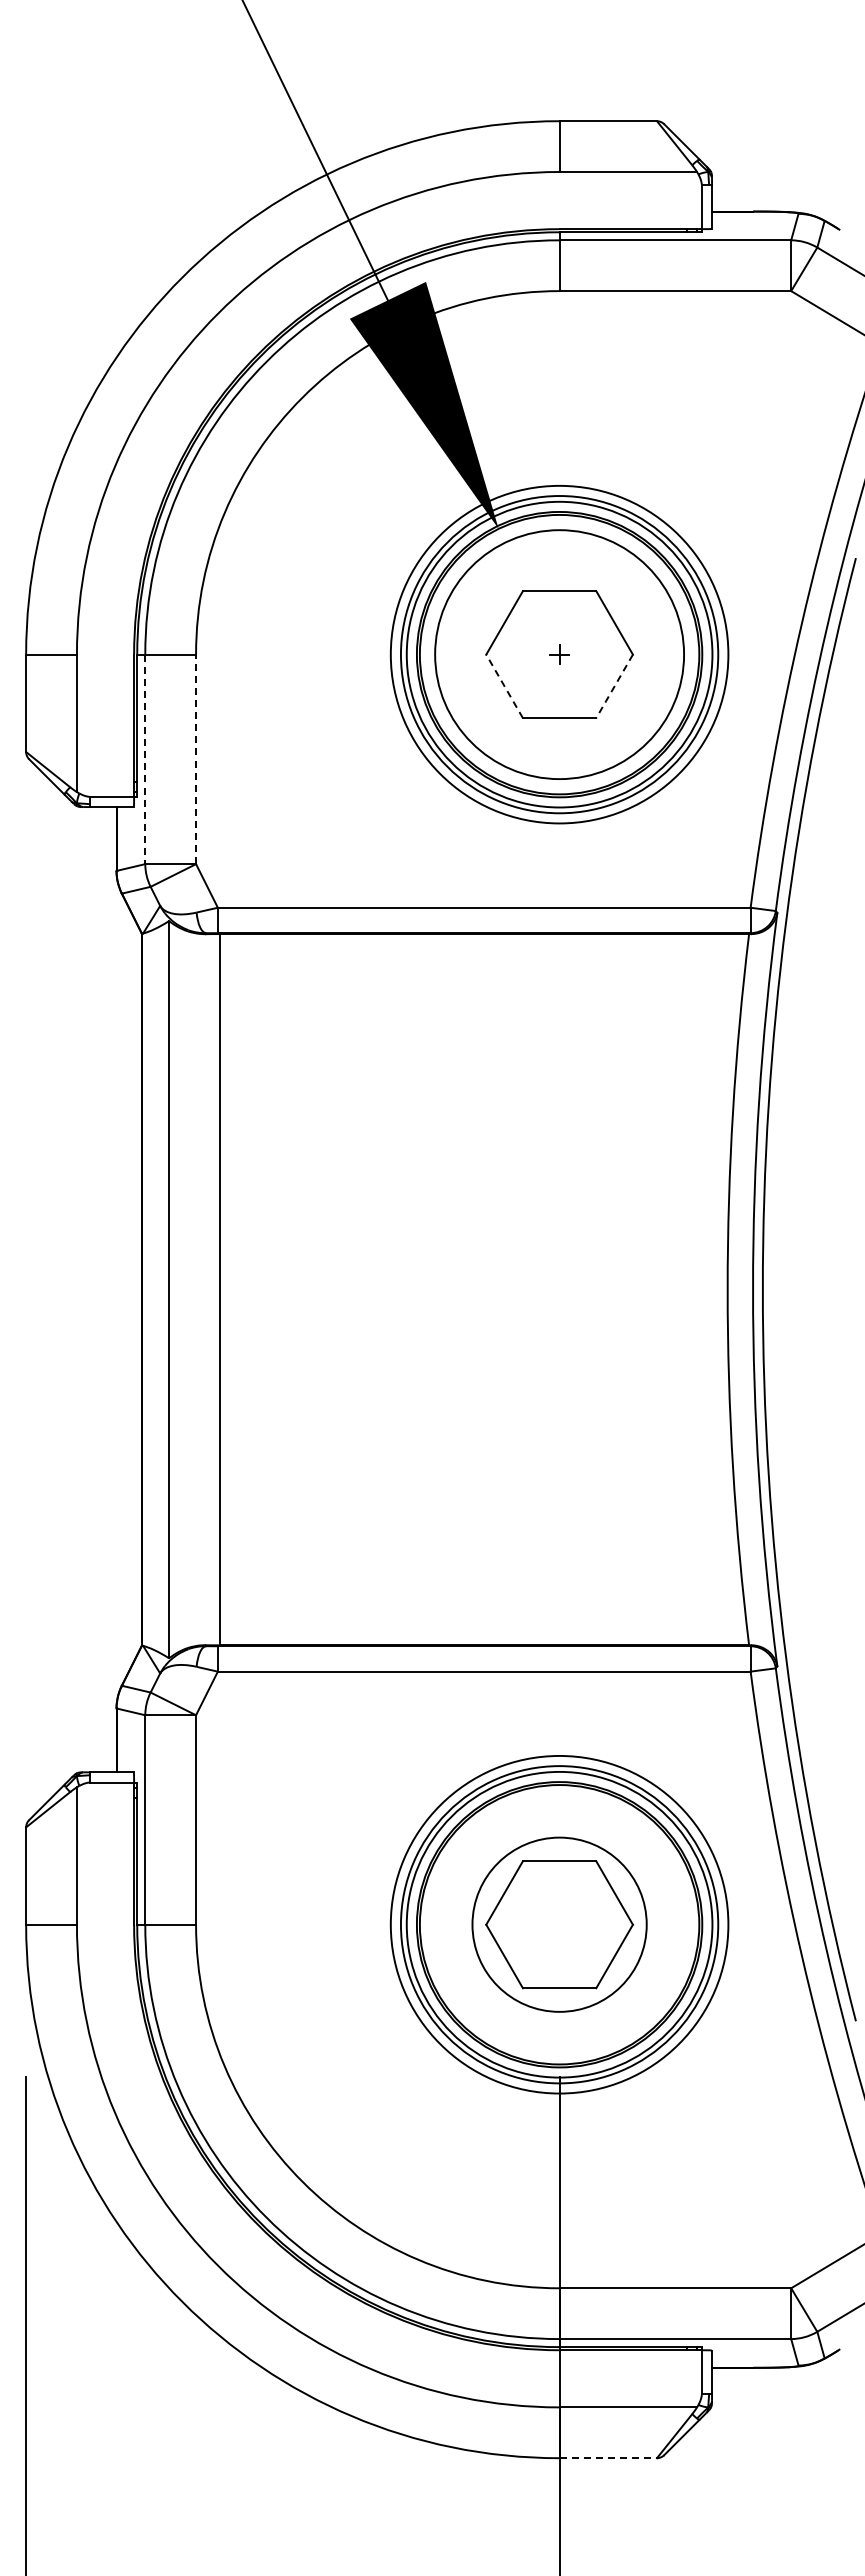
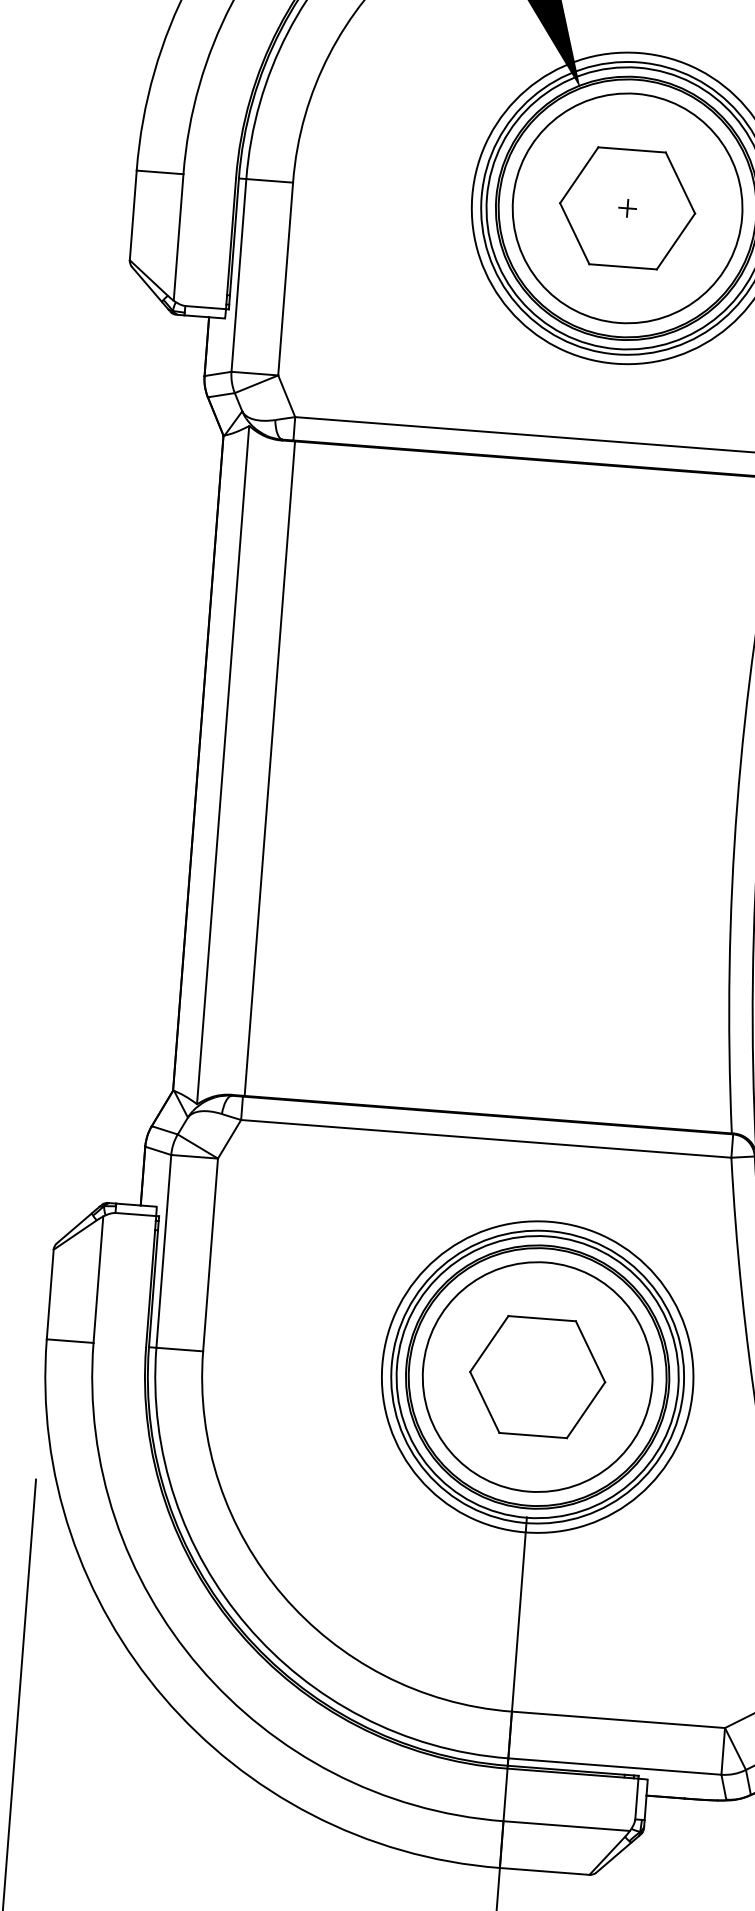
line: (504, 686) -> (574, 233), dashed -> solid
line: (614, 686) -> (675, 241), dashed -> solid
line: (145, 759) -> (239, 275), dashed -> solid
line: (196, 759) -> (286, 279), dashed -> solid
circle: (559, 1924) -> (537, 1376), size x1.43
line: (608, 2458) -> (544, 1871), dashed -> solid

